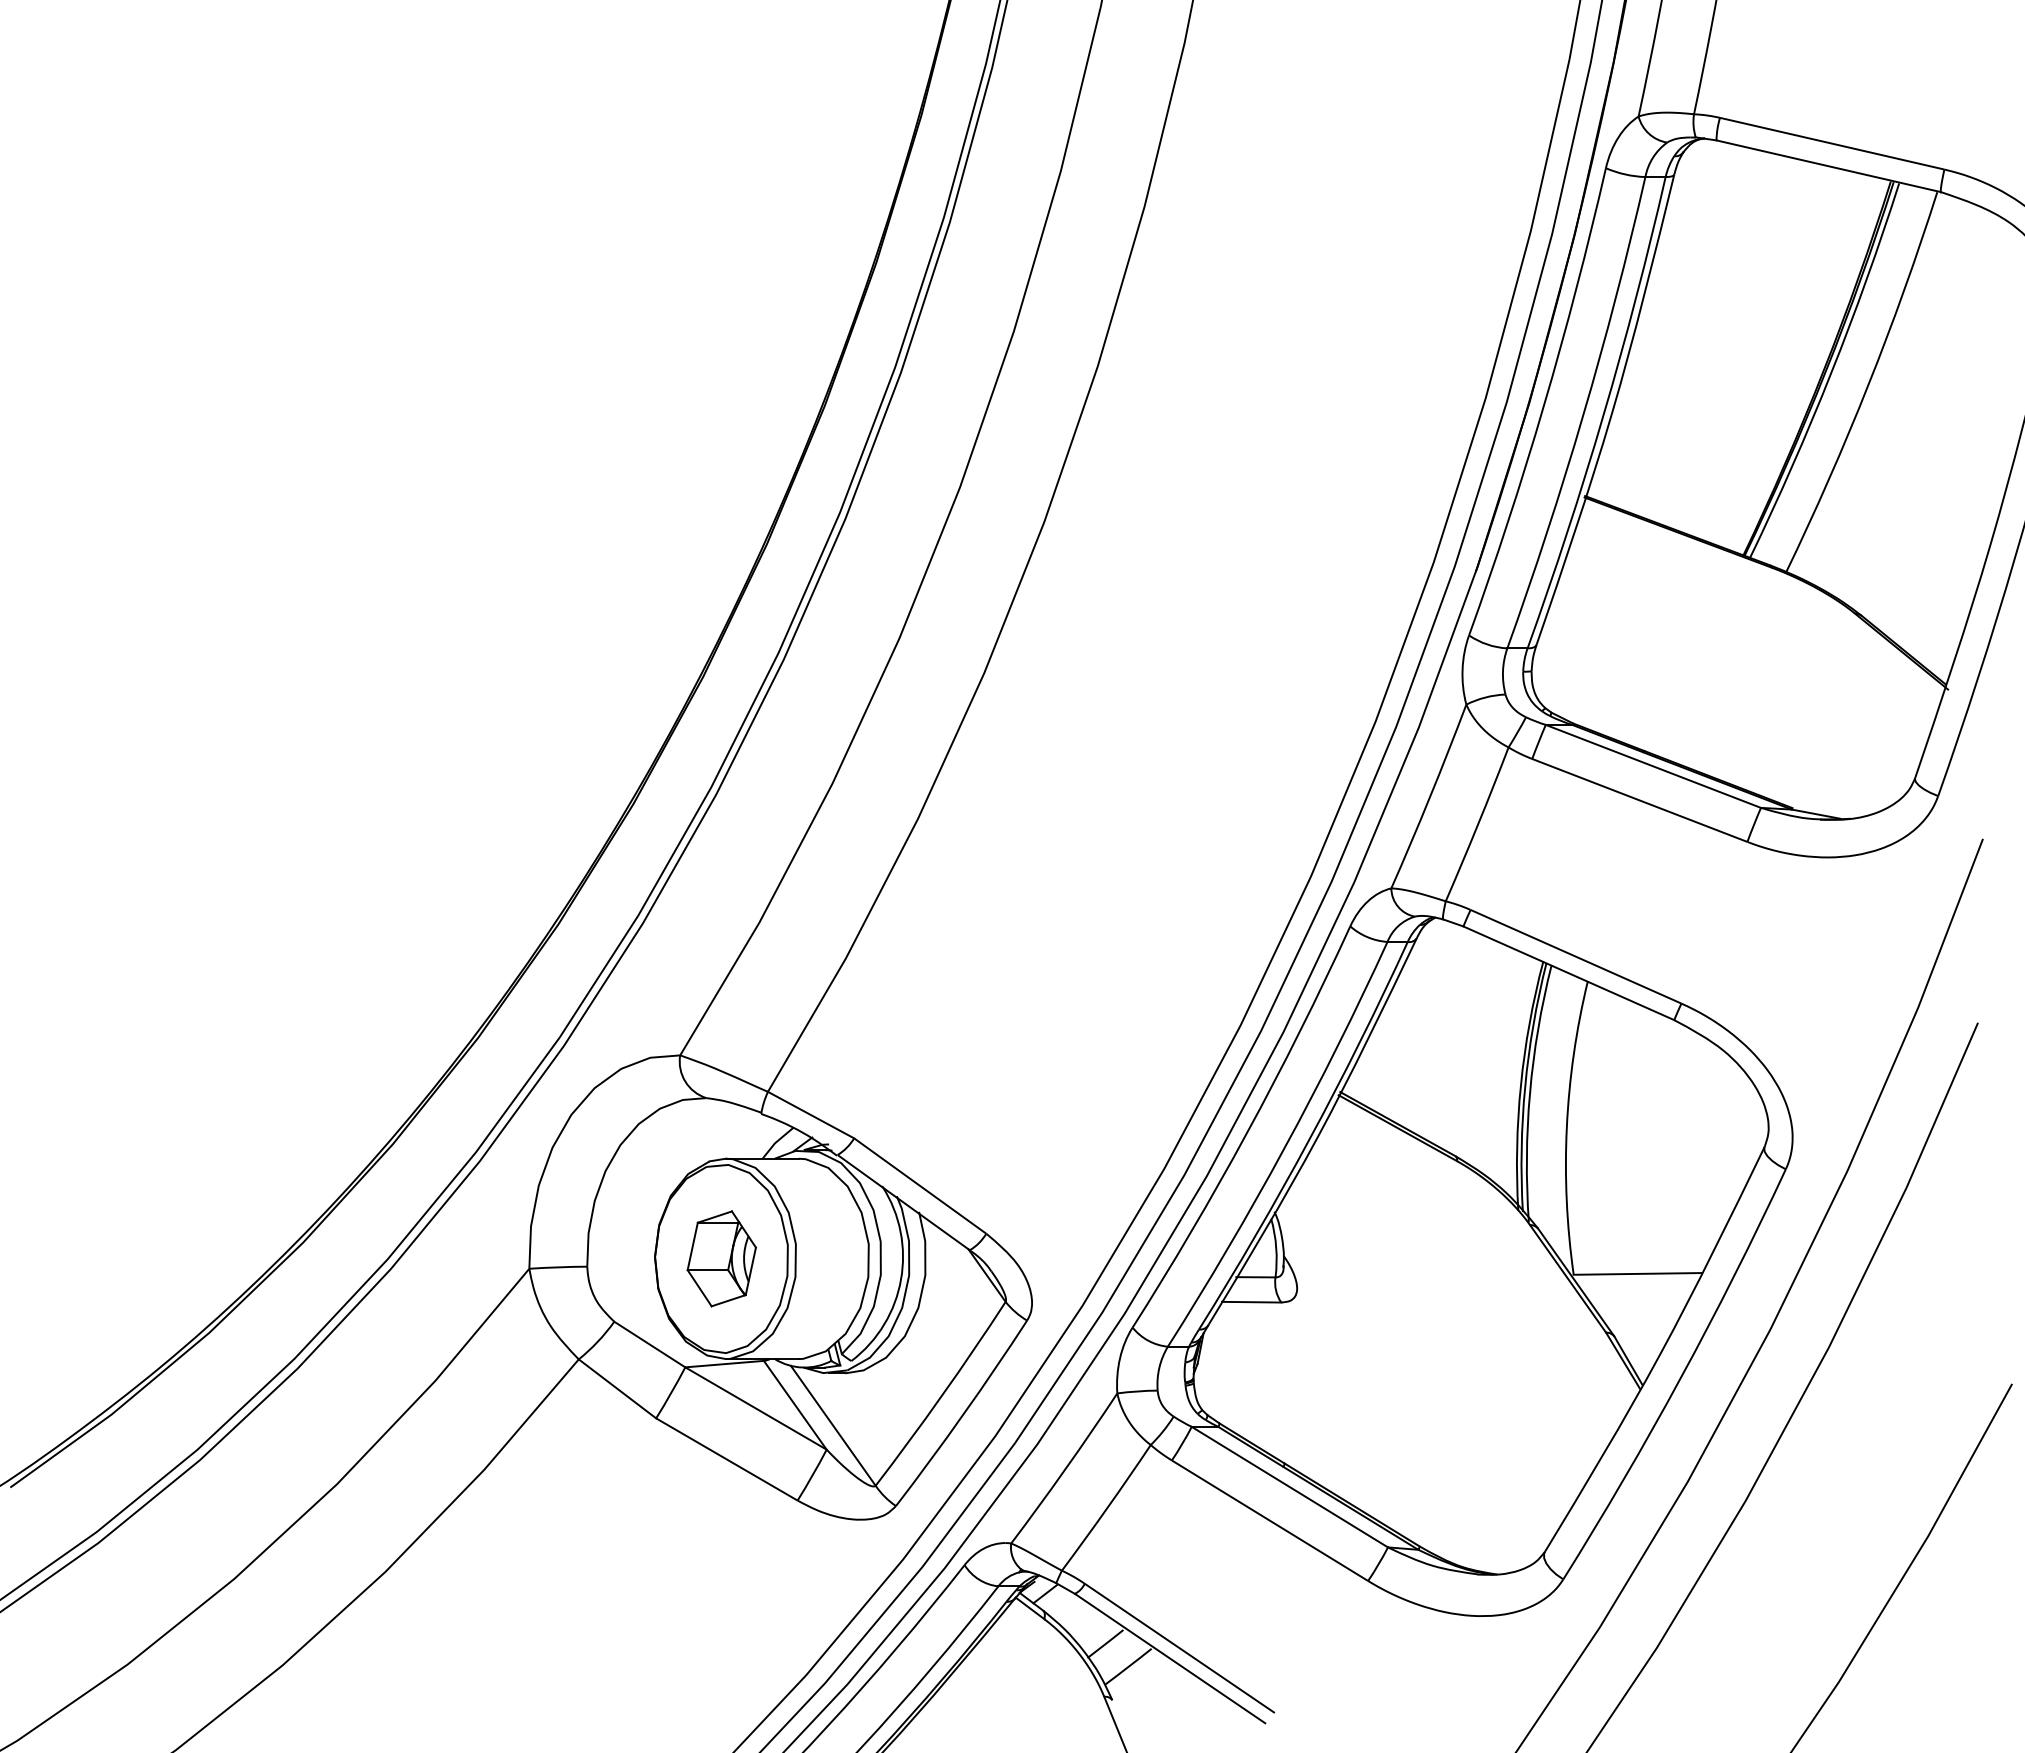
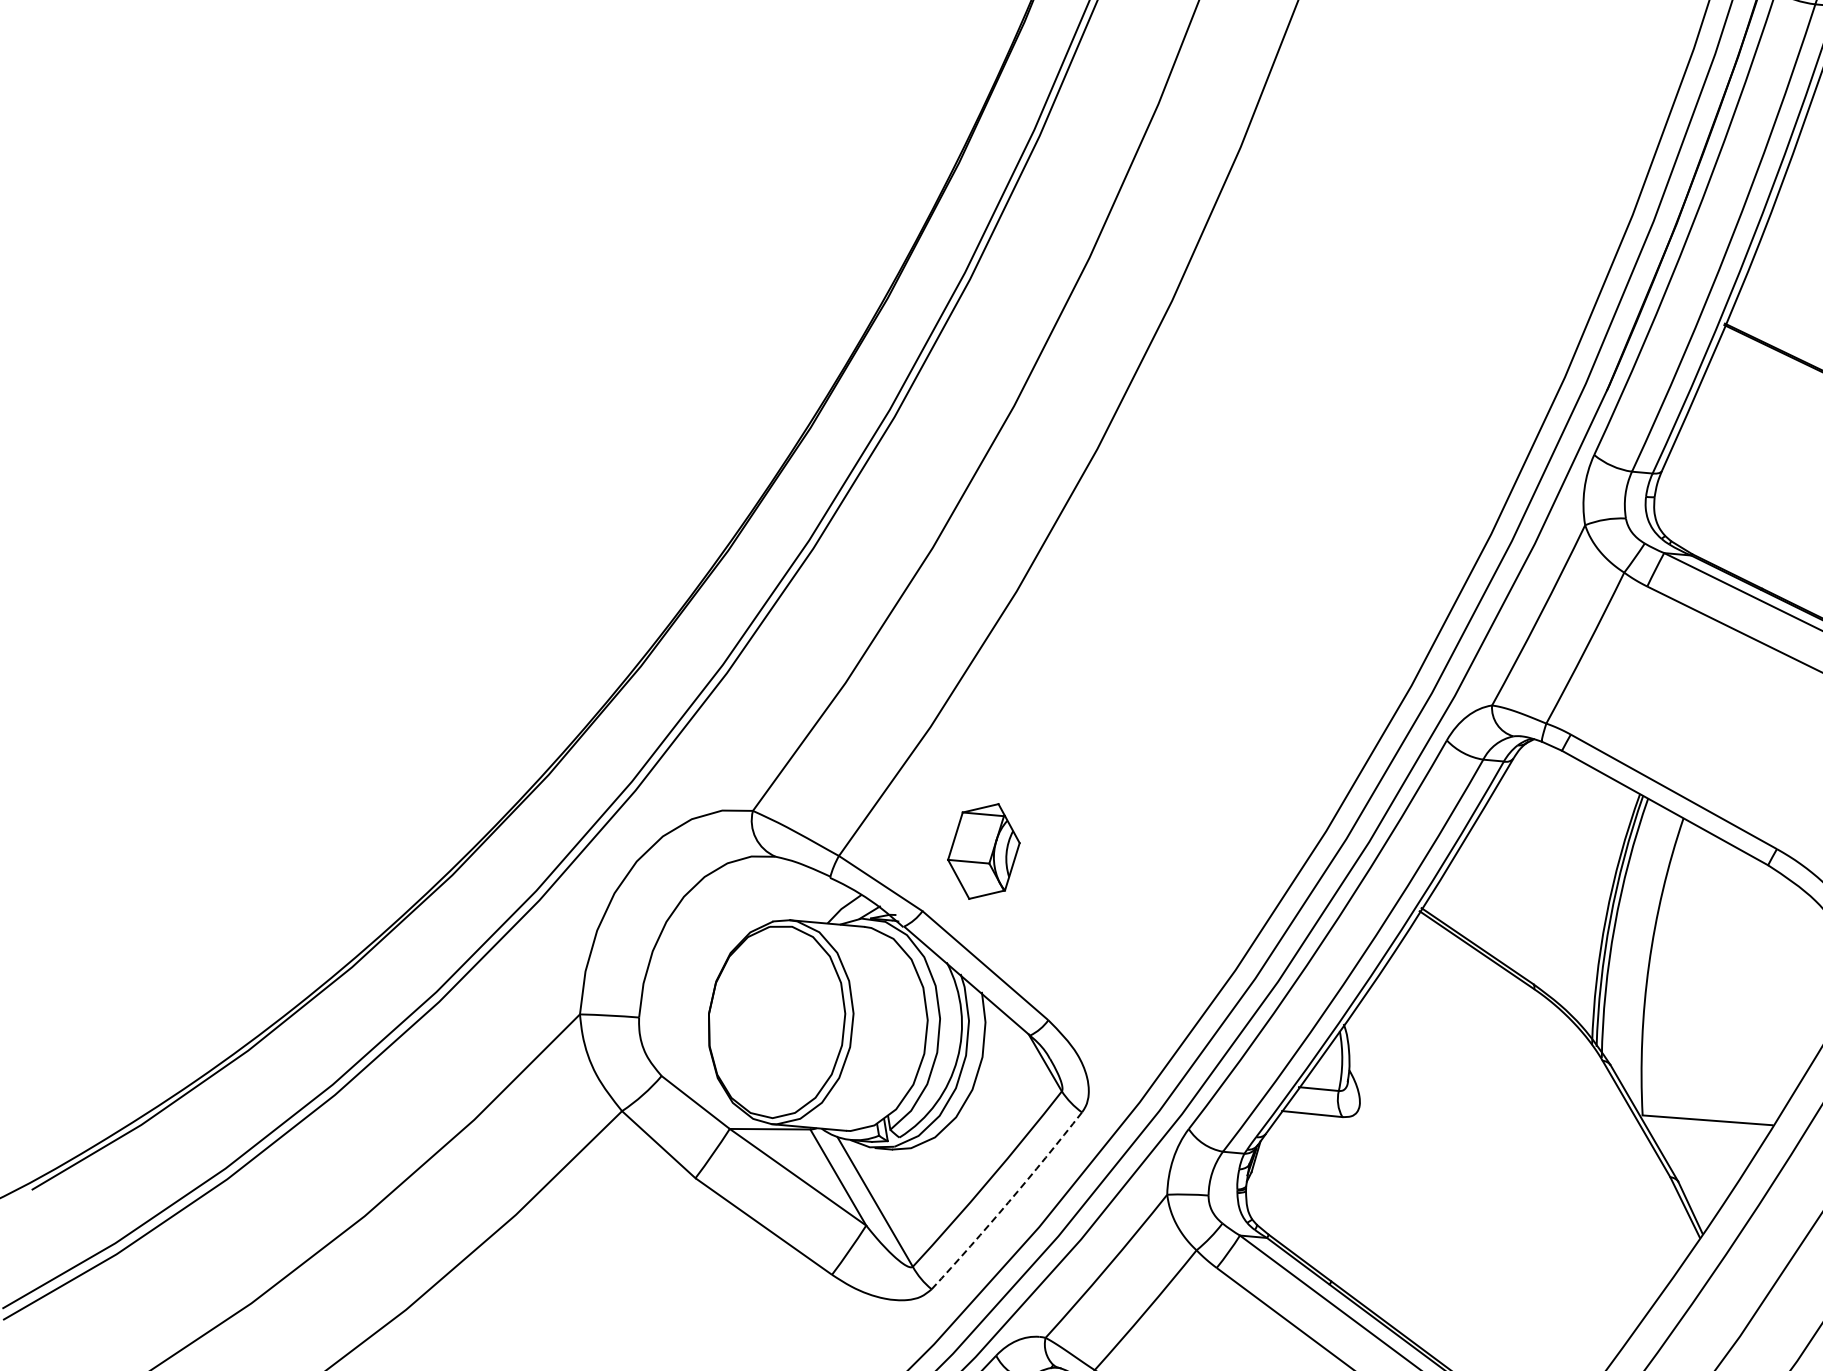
part: (721, 1258) -> (983, 851), moved
arc: (963, 1414) -> (1008, 1202), solid -> dashed

